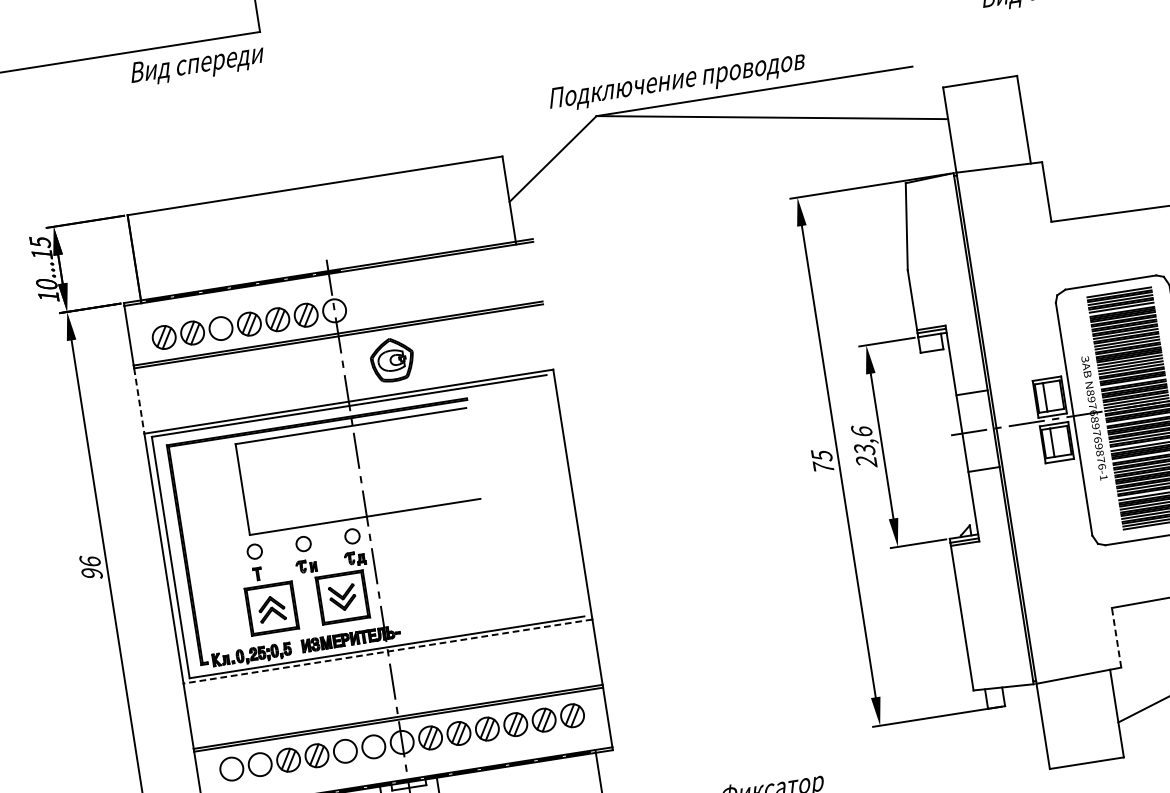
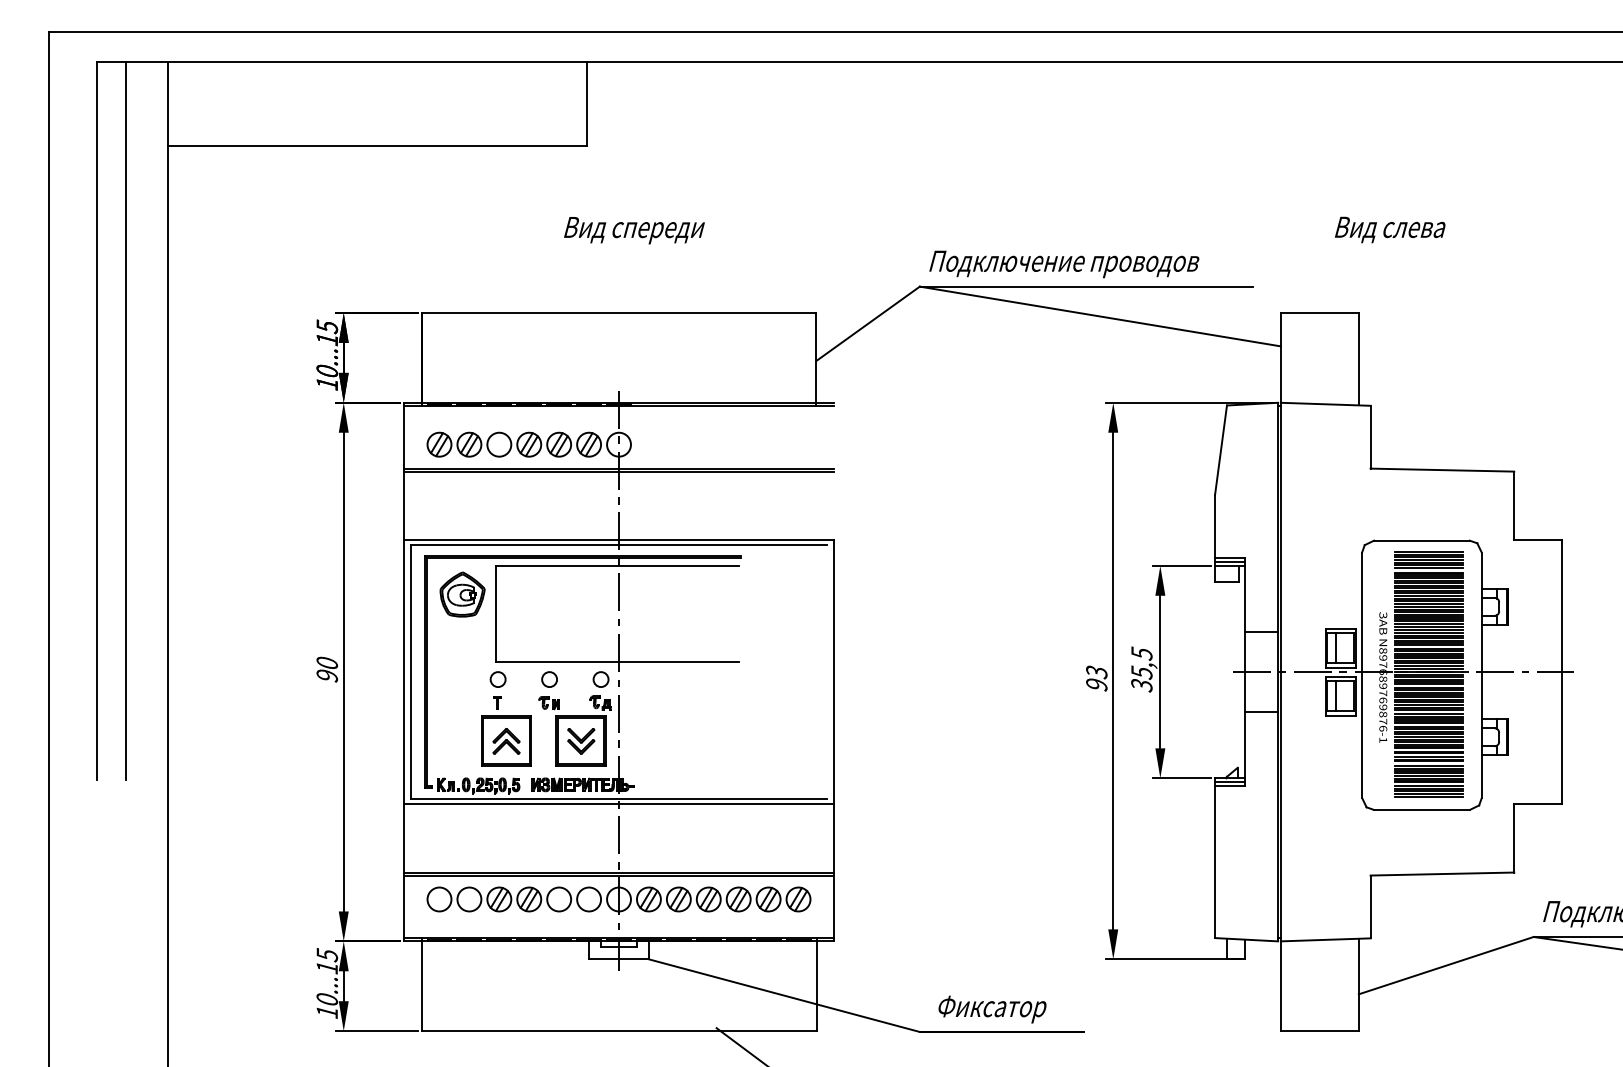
text: (197, 65) -> (634, 230), moved
text: (677, 81) -> (1064, 264), moved
part: (392, 359) -> (462, 594), moved
line: (139, 401) -> (403, 506), dashed -> solid
text: (863, 446) -> (1141, 669), 23,6 -> 35,5
text: (822, 461) -> (1096, 678), 75 -> 93
text: (89, 560) -> (326, 662), 96 -> 90
line: (1116, 637) -> (1370, 906), dashed -> solid
line: (387, 651) -> (618, 803), dashed -> solid

